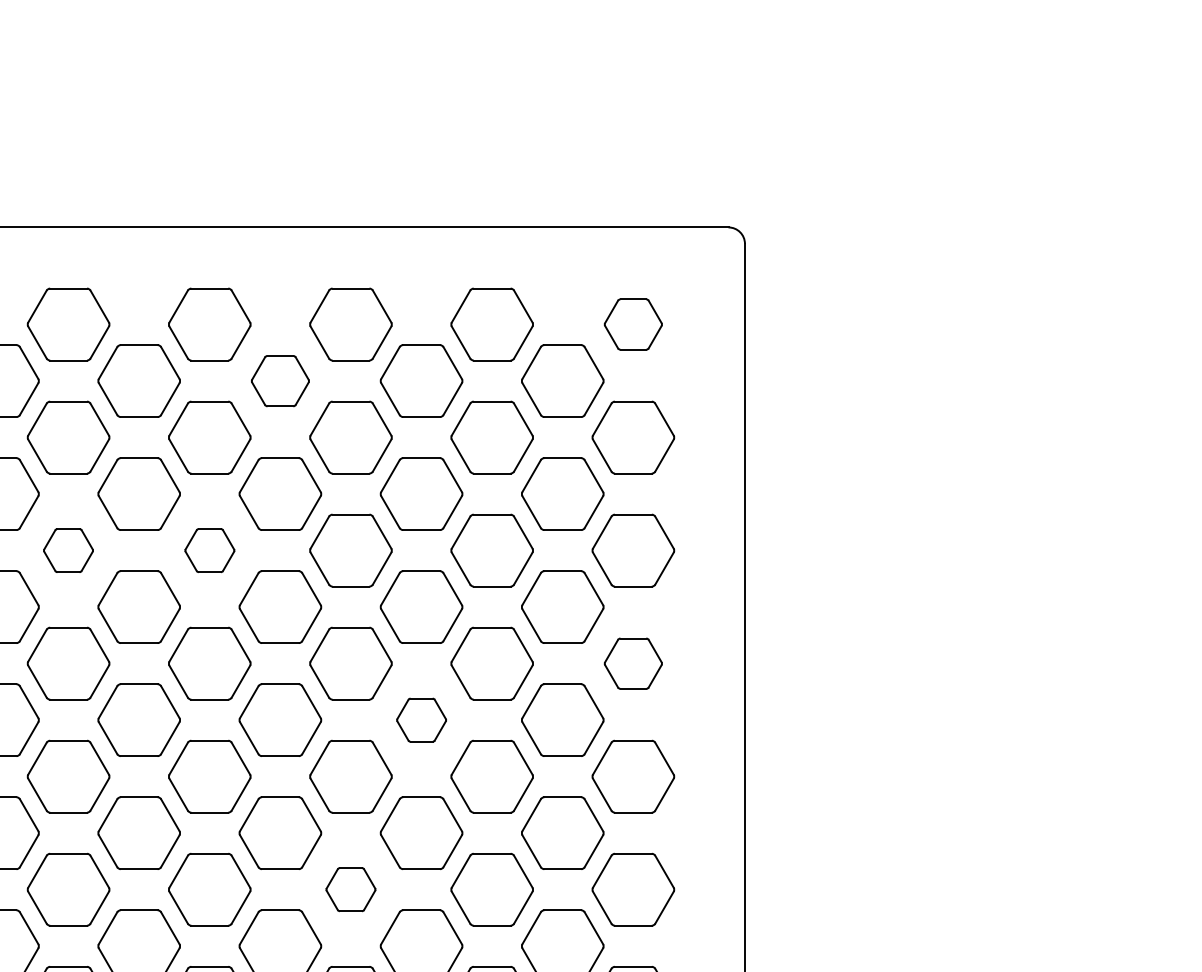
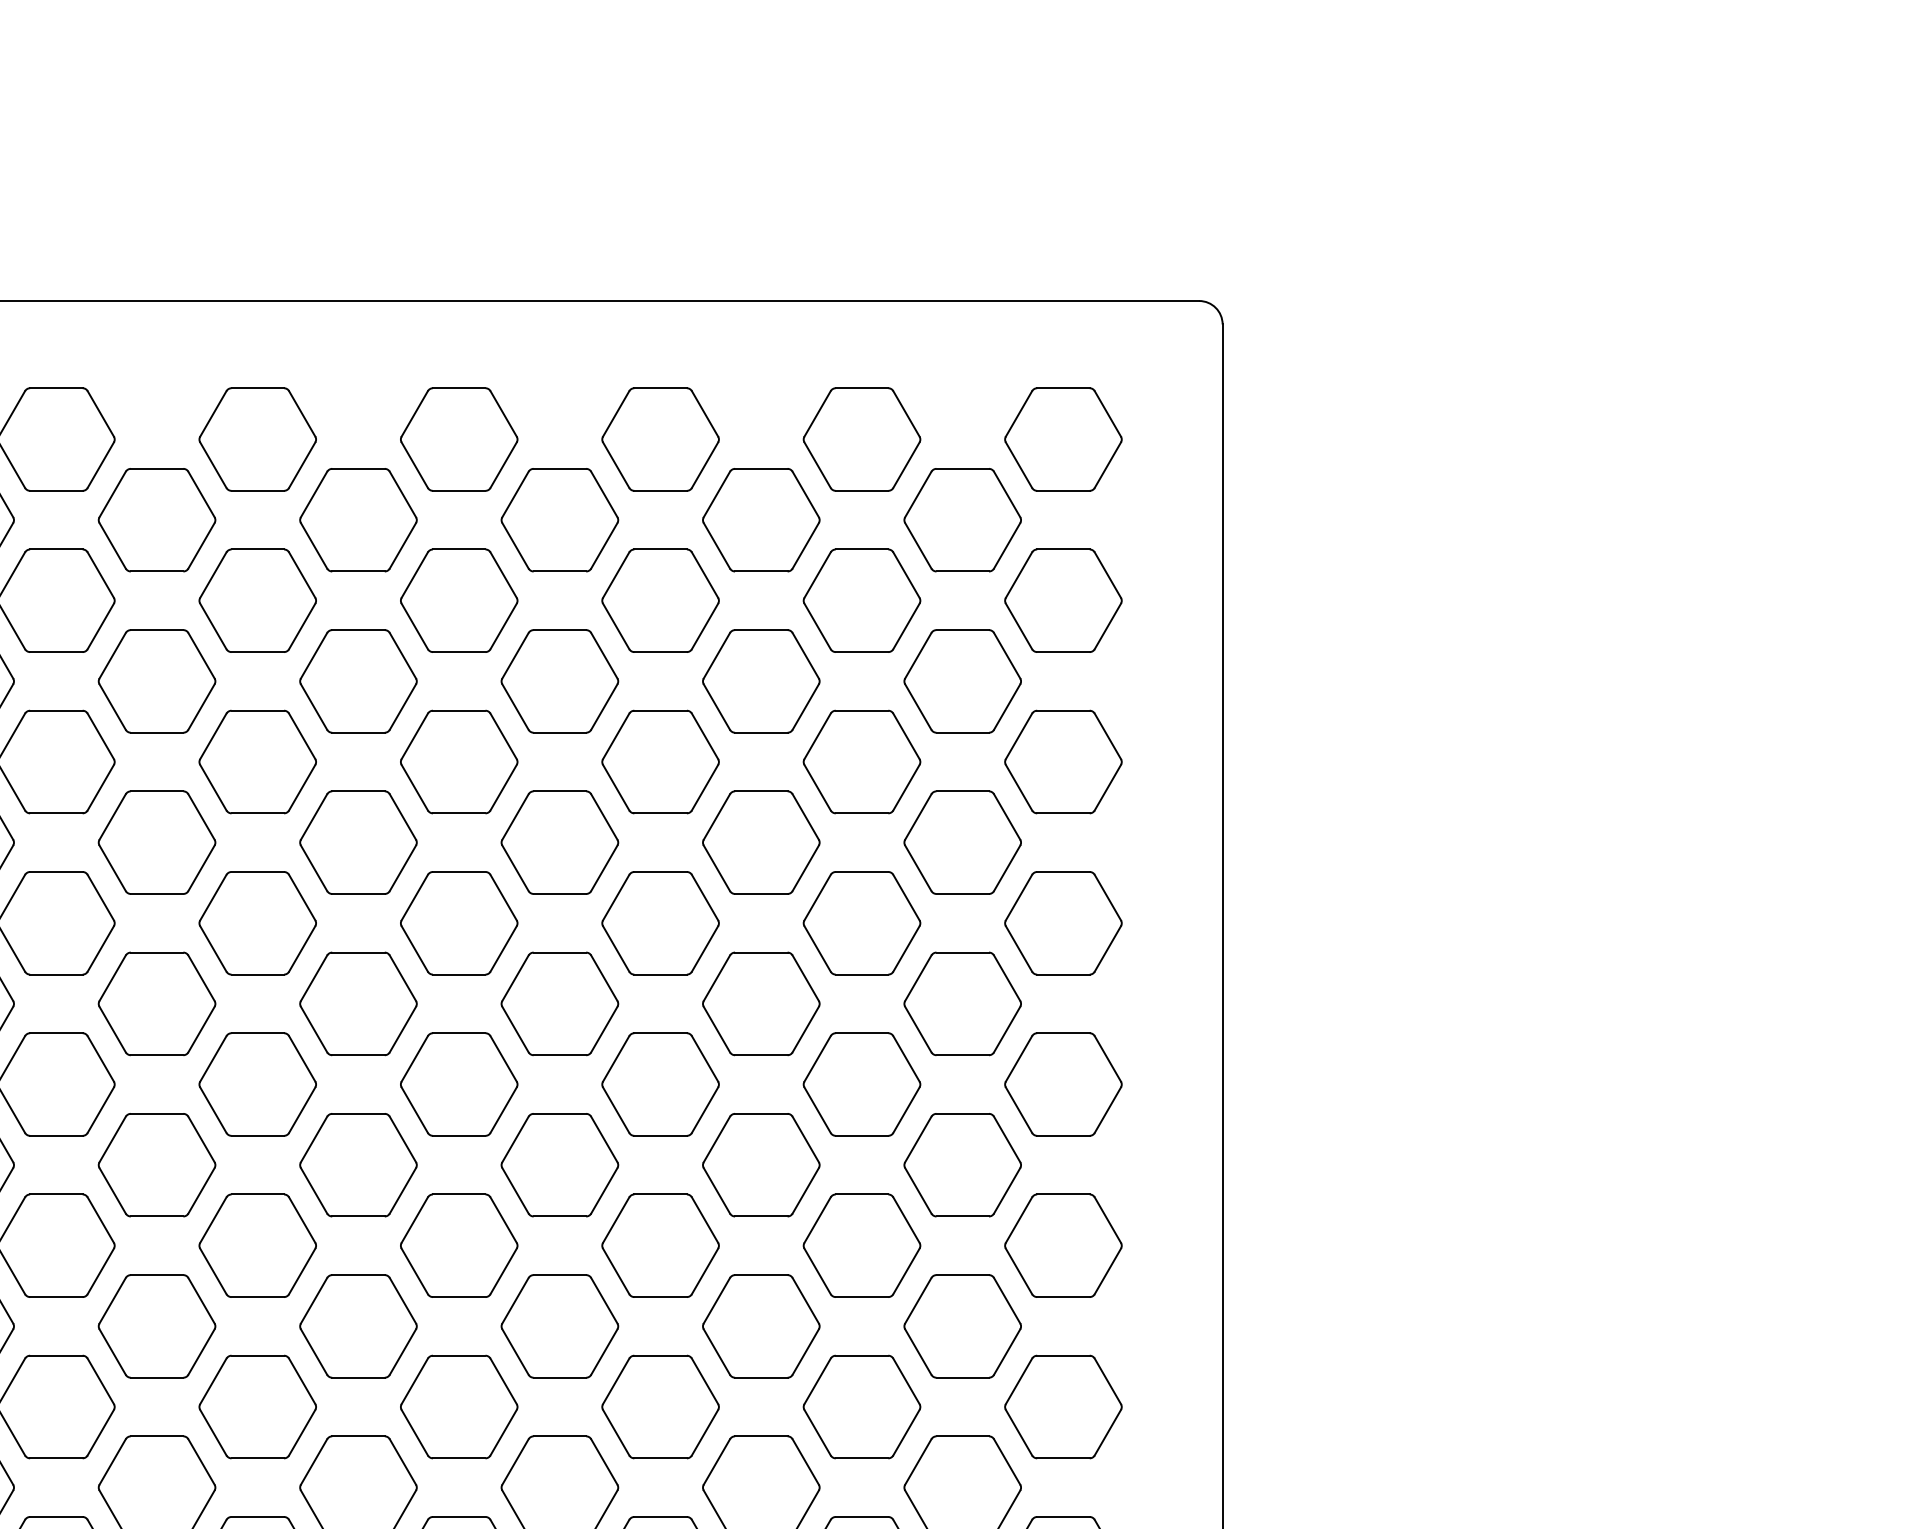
part: (633, 324) -> (1063, 439), size x1.43
part: (280, 381) -> (559, 520), size x1.43
part: (68, 550) -> (257, 761), size x1.67
part: (210, 550) -> (459, 761), size x1.67
part: (633, 663) -> (1063, 923), size x1.43
part: (421, 719) -> (761, 1003), size x1.67
part: (350, 889) -> (660, 1245), size x1.67

